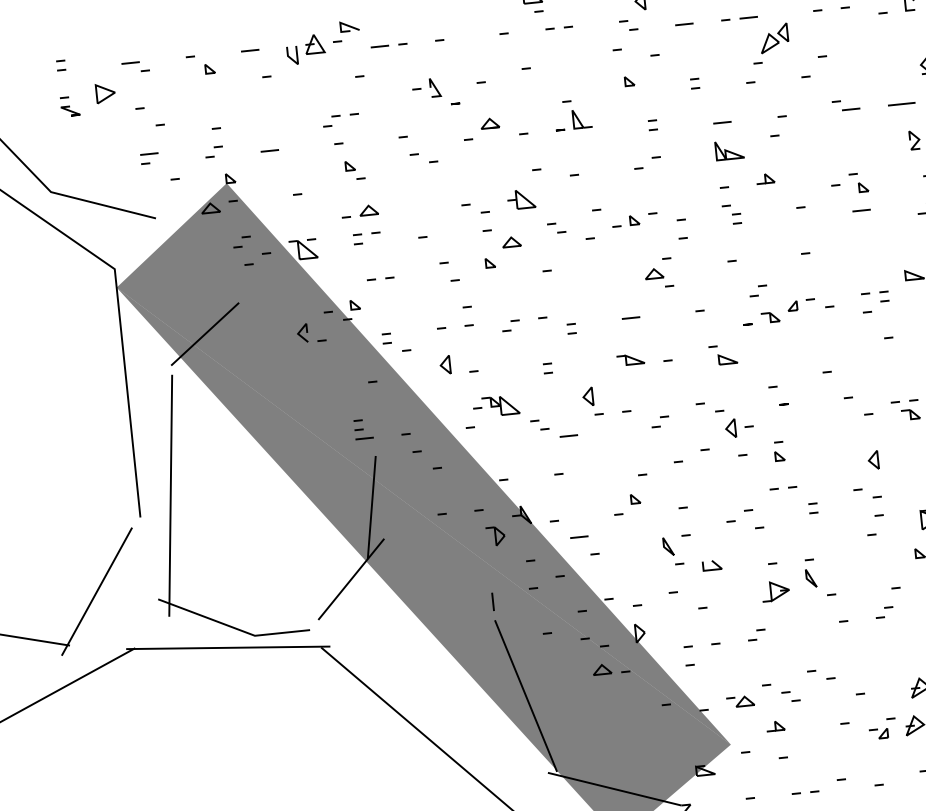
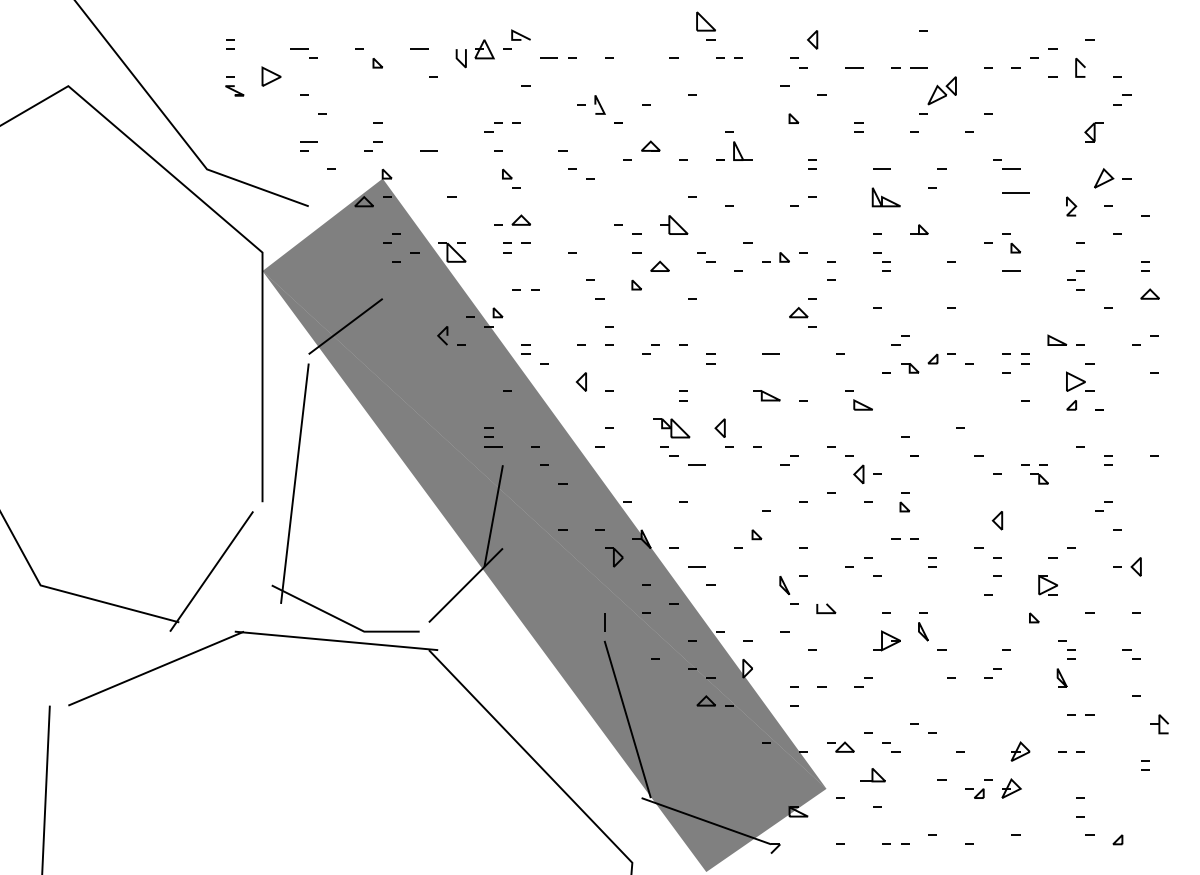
line: (900, 103) -> (1015, 192), moved
part: (500, 406) -> (671, 428), moved
part: (776, 725) -> (873, 774), size x1.4

